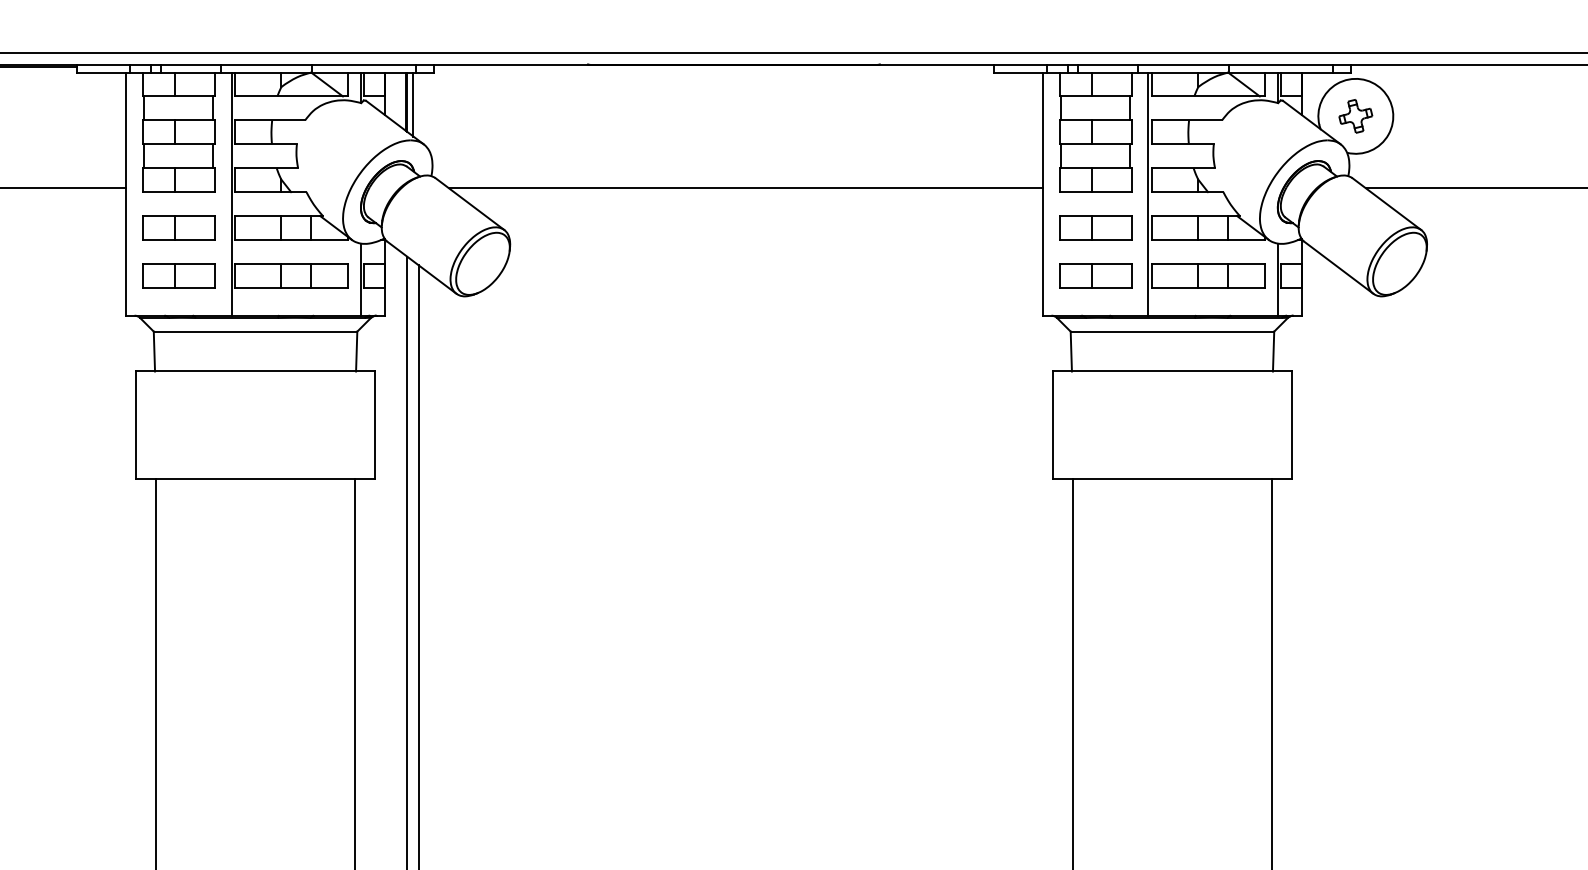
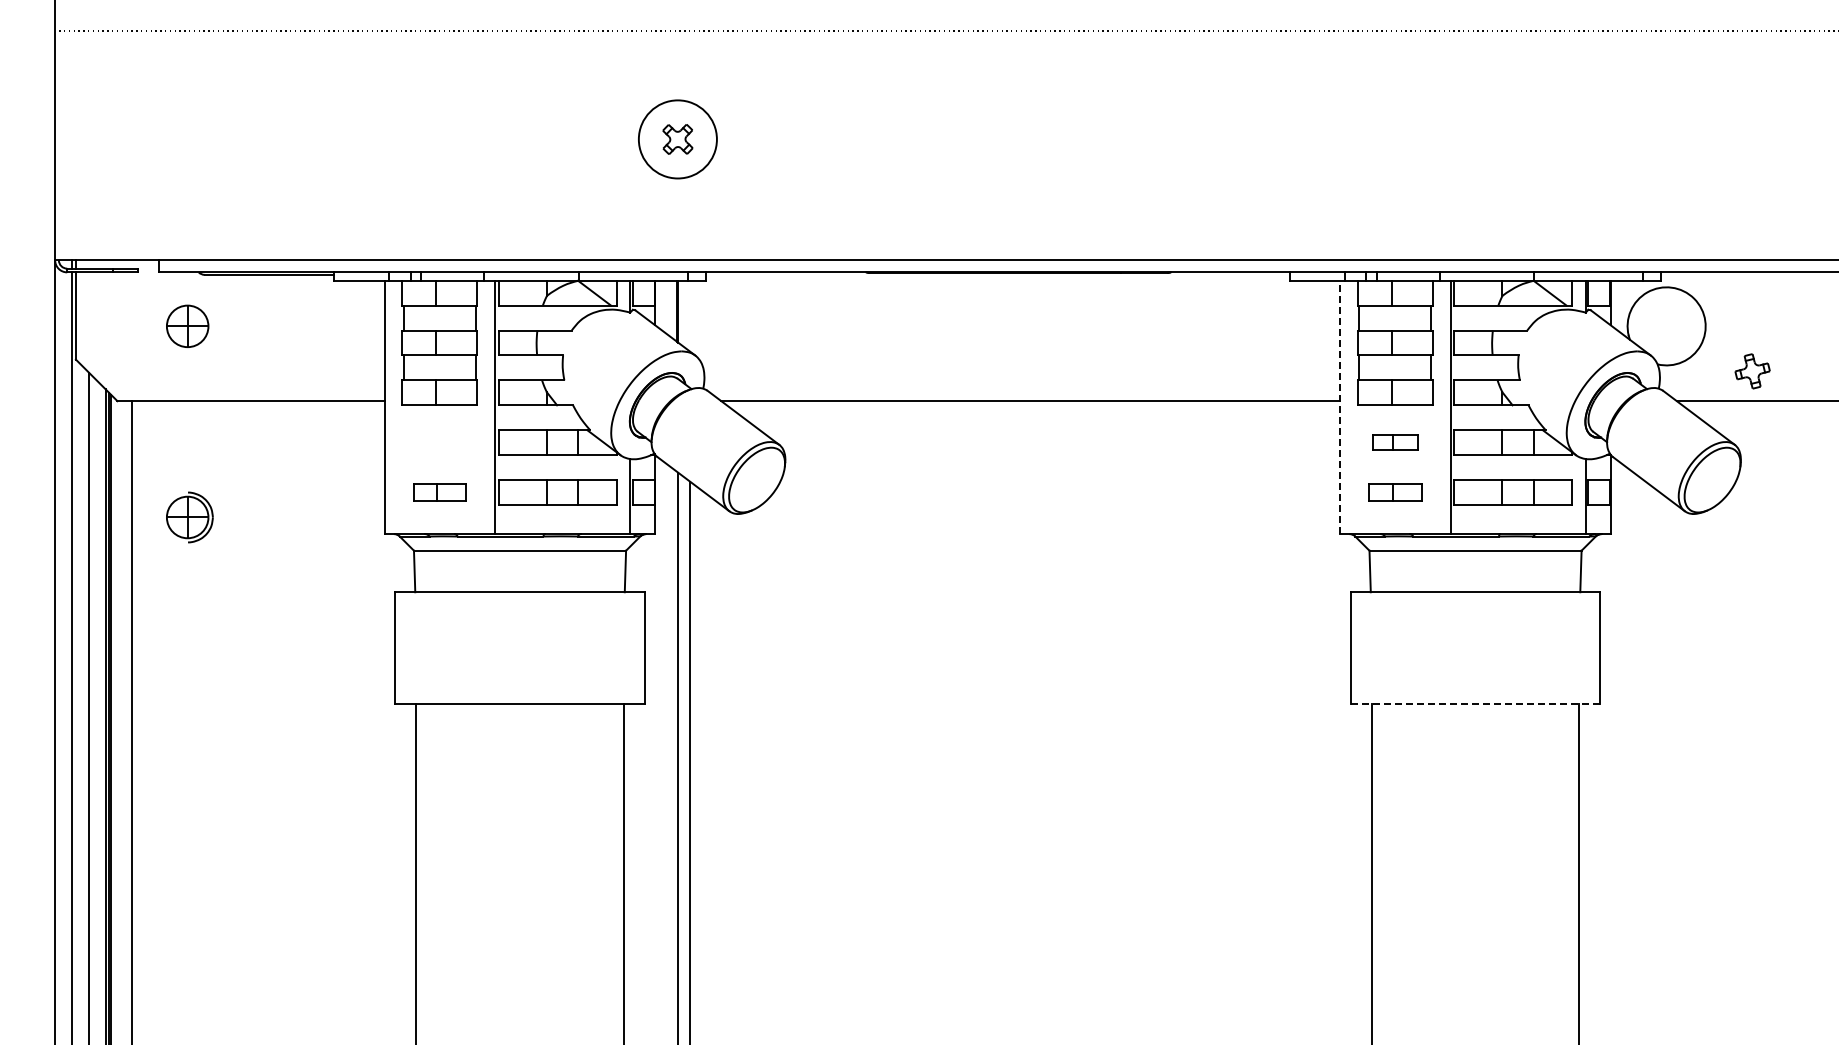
line: (413, 103) -> (684, 313), removed
part: (1355, 116) -> (1752, 371), moved
line: (1042, 194) -> (1340, 407), solid -> dashed
part: (178, 227) -> (439, 442), removed
part: (1095, 227) -> (1395, 442), size x0.6
part: (178, 275) -> (439, 492), size x0.7
part: (1095, 275) -> (1395, 492), size x0.7
line: (1172, 479) -> (1475, 704), solid -> dashed

